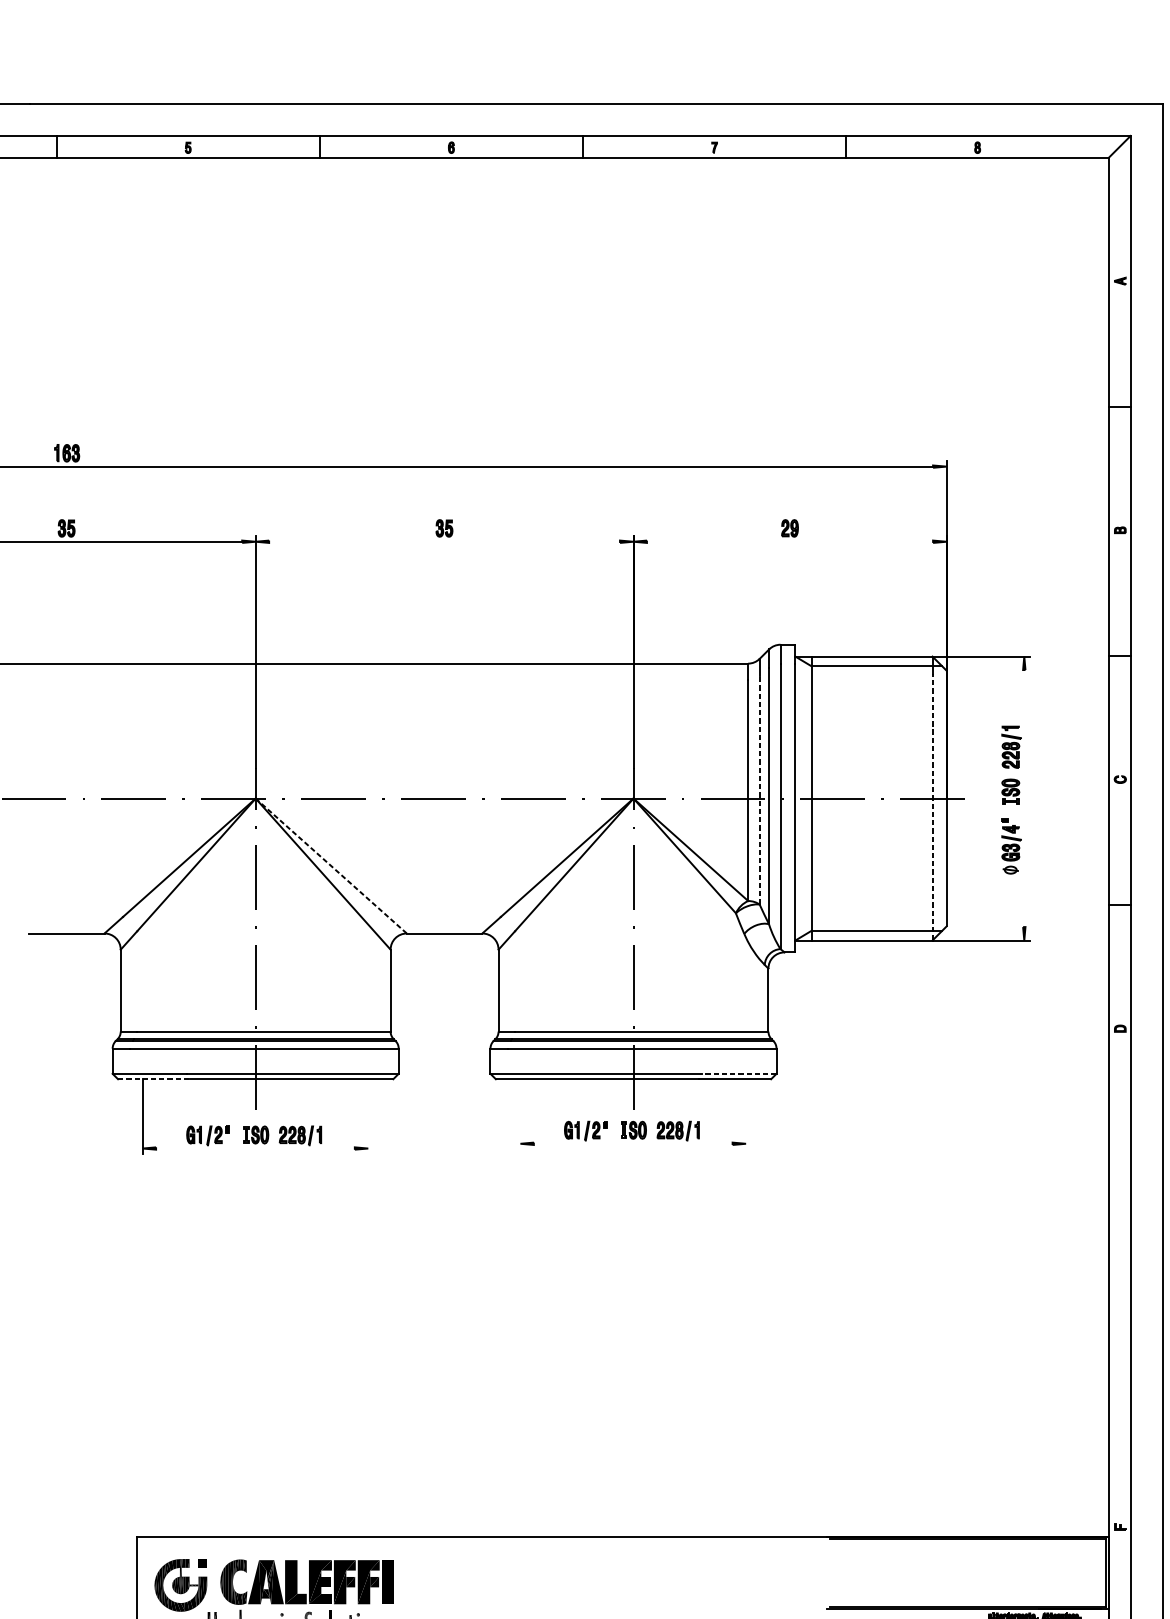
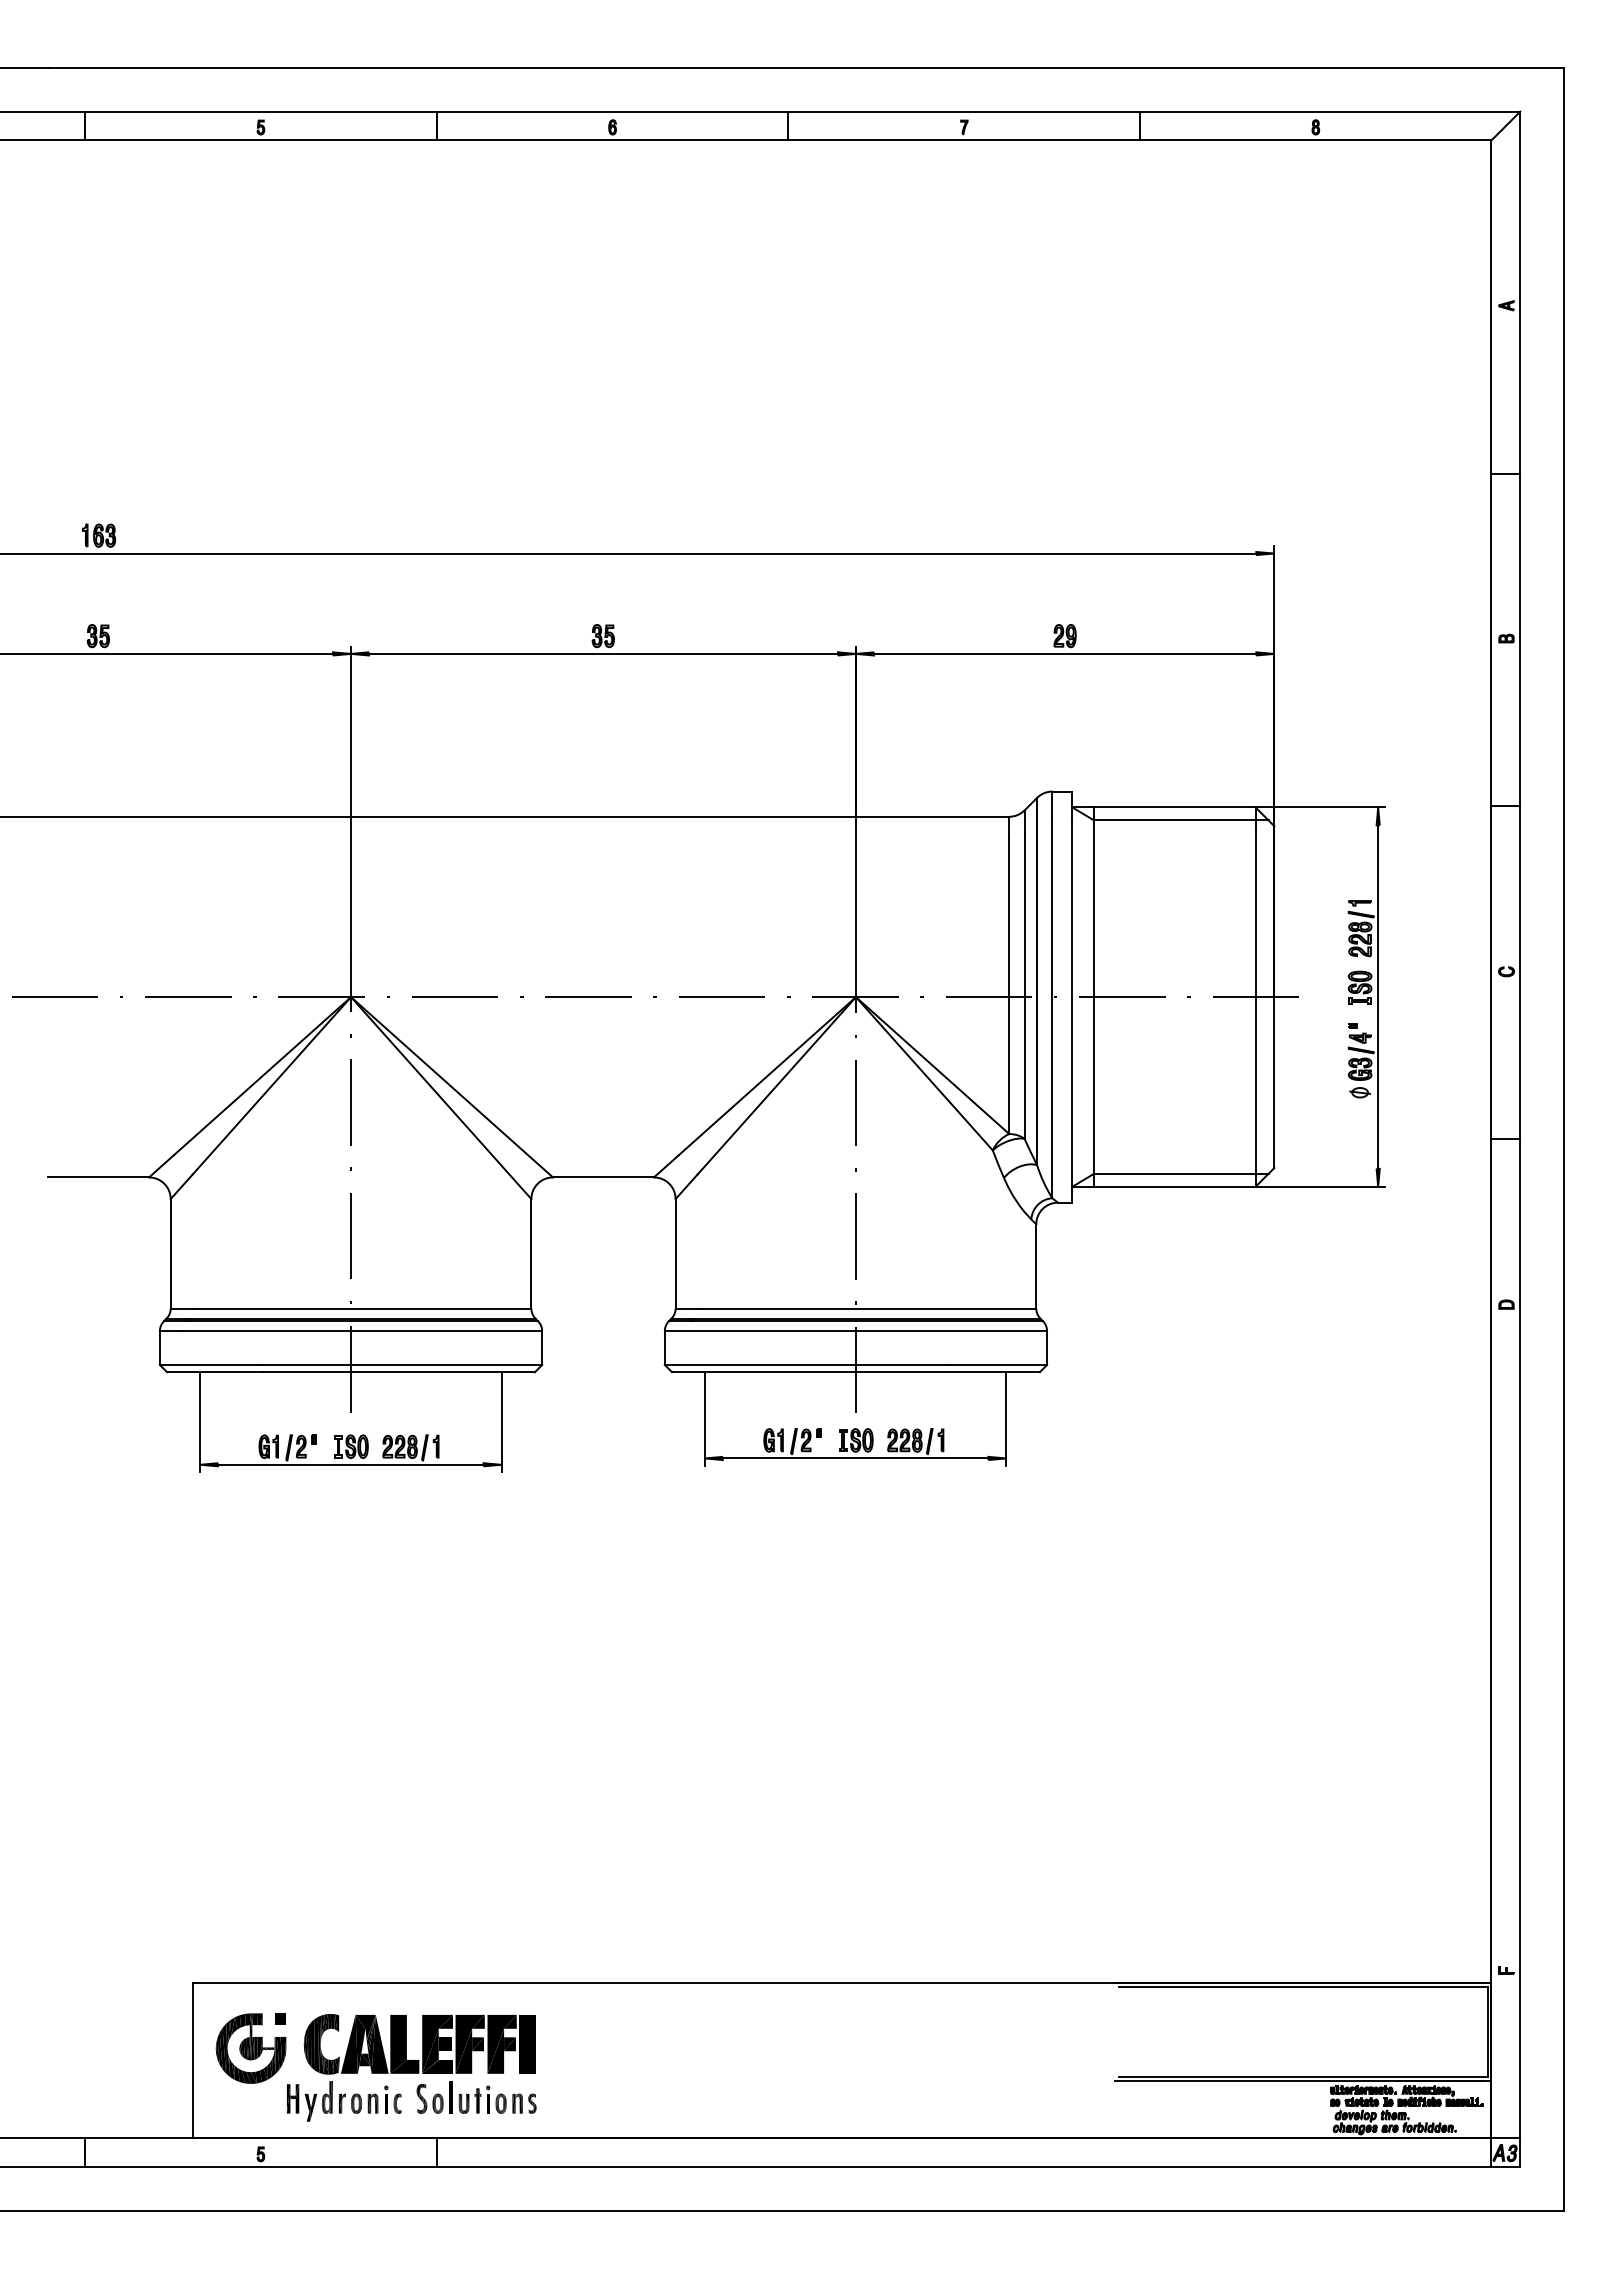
line: (444, 541) -> (603, 653), added
line: (789, 541) -> (1064, 653), added
line: (759, 790) -> (1024, 986), dashed -> solid
line: (1024, 798) -> (1378, 996), added
line: (932, 807) -> (1255, 1008), dashed -> solid
line: (330, 865) -> (451, 1086), dashed -> solid
line: (739, 1073) -> (997, 1364), dashed -> solid
line: (153, 1079) -> (214, 1372), dashed -> solid
line: (520, 1113) -> (704, 1418), added
line: (746, 1113) -> (1006, 1418), added
line: (368, 1116) -> (501, 1422), added
line: (633, 1143) -> (855, 1458), added
line: (255, 1148) -> (350, 1464), added

